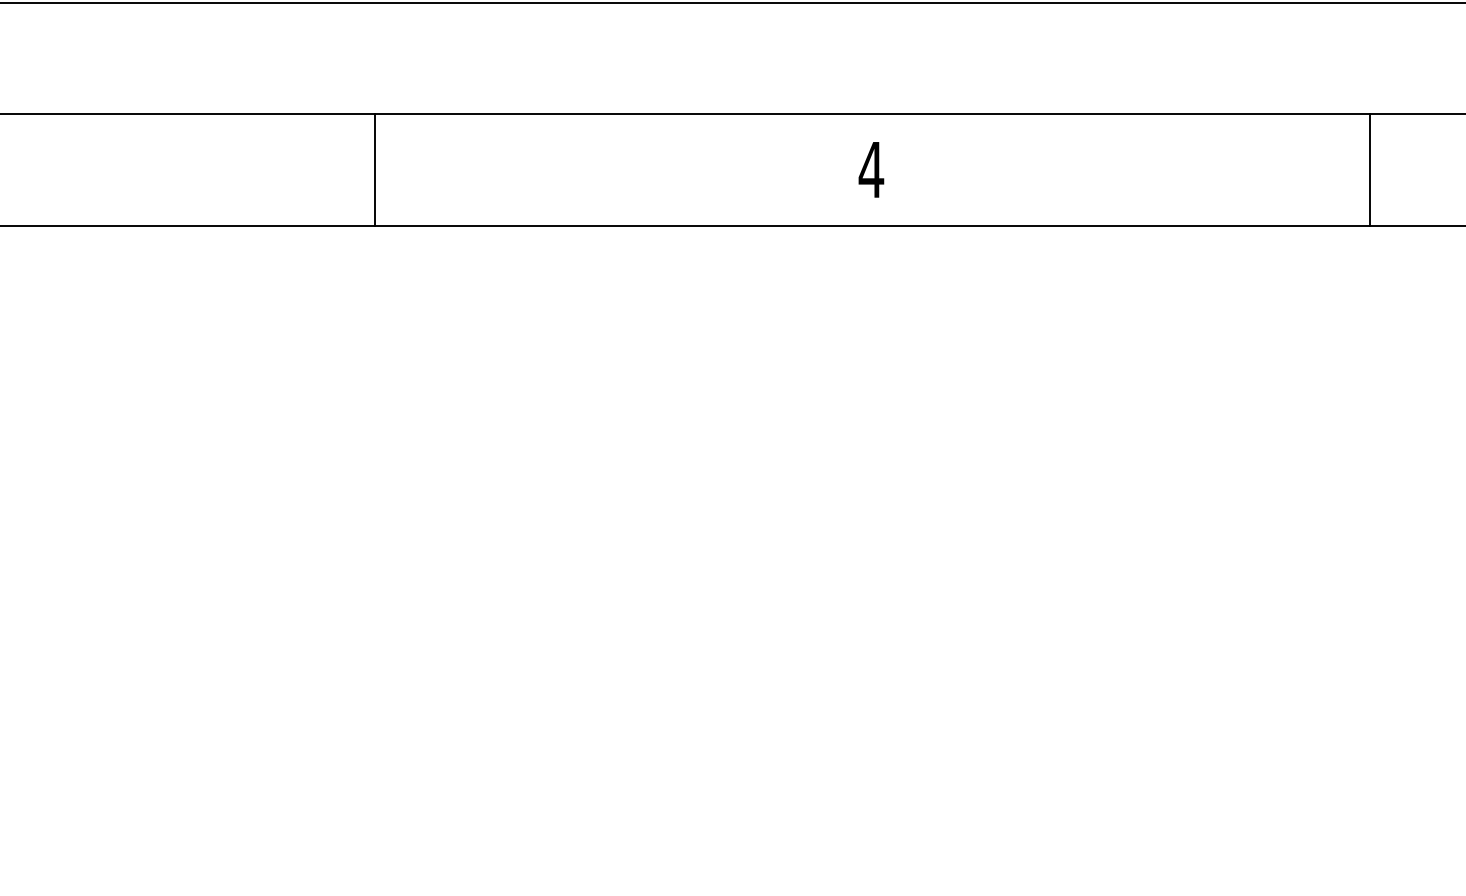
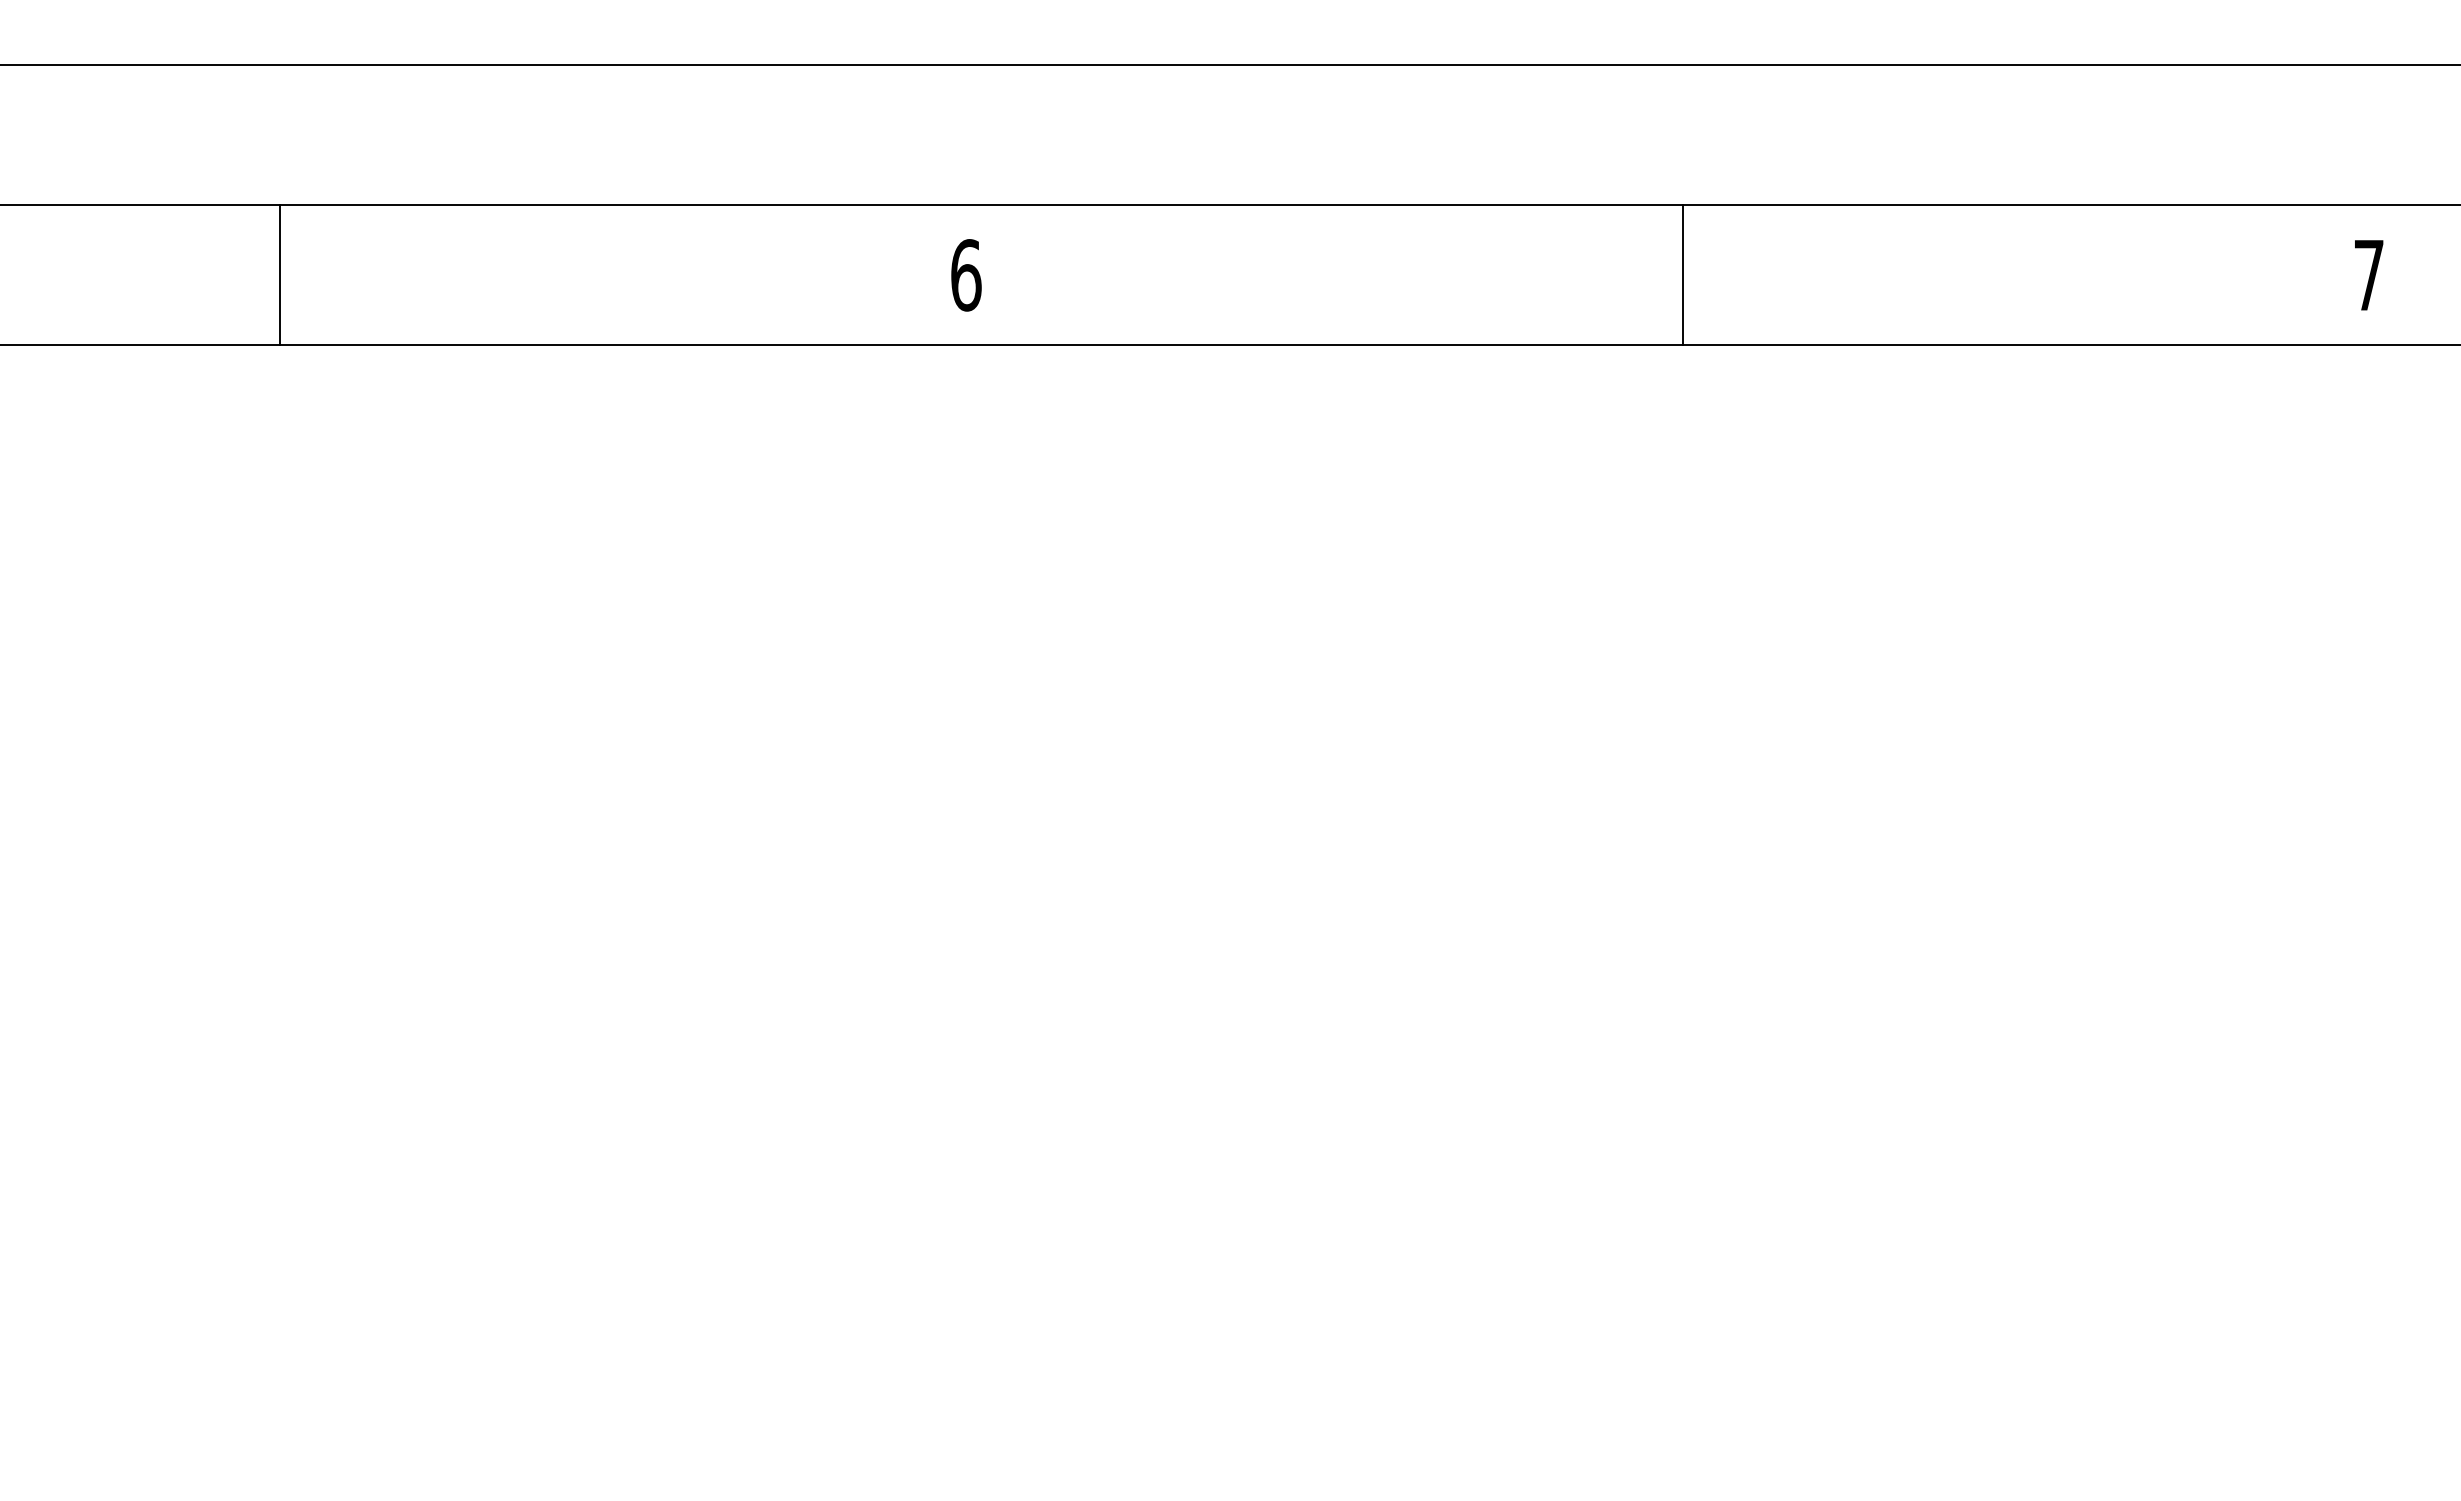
line: (374, 170) -> (279, 275), moved
text: (871, 170) -> (966, 275), 4 -> 6
line: (1369, 170) -> (1682, 275), moved

